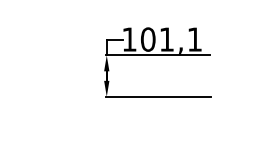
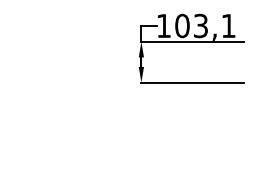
text: (166, 39) -> (200, 25), 101,1 -> 103,1

